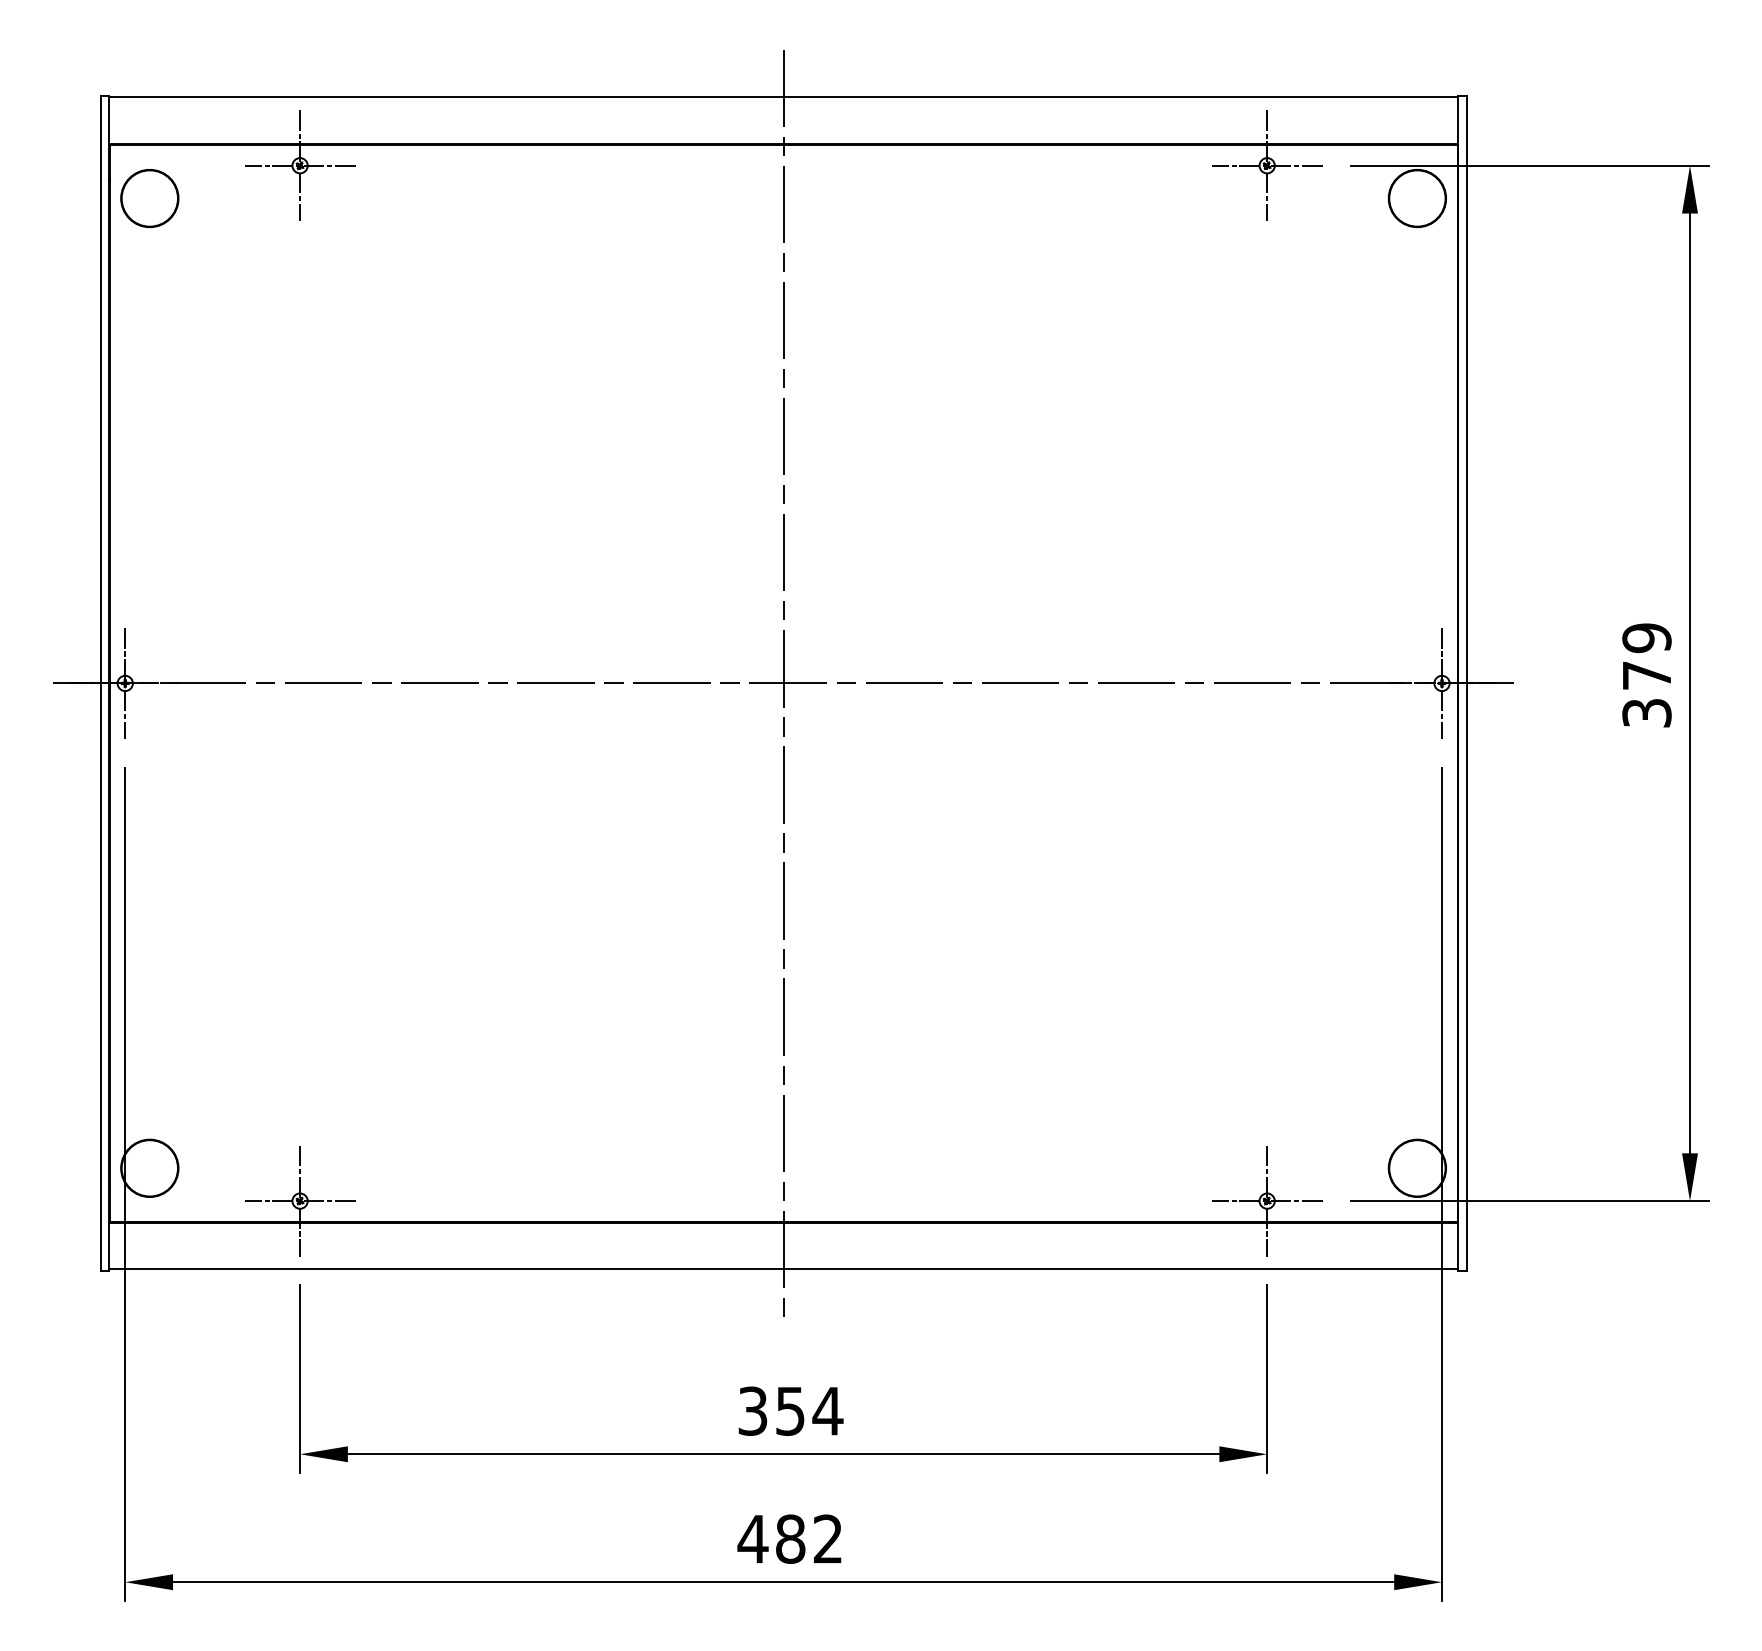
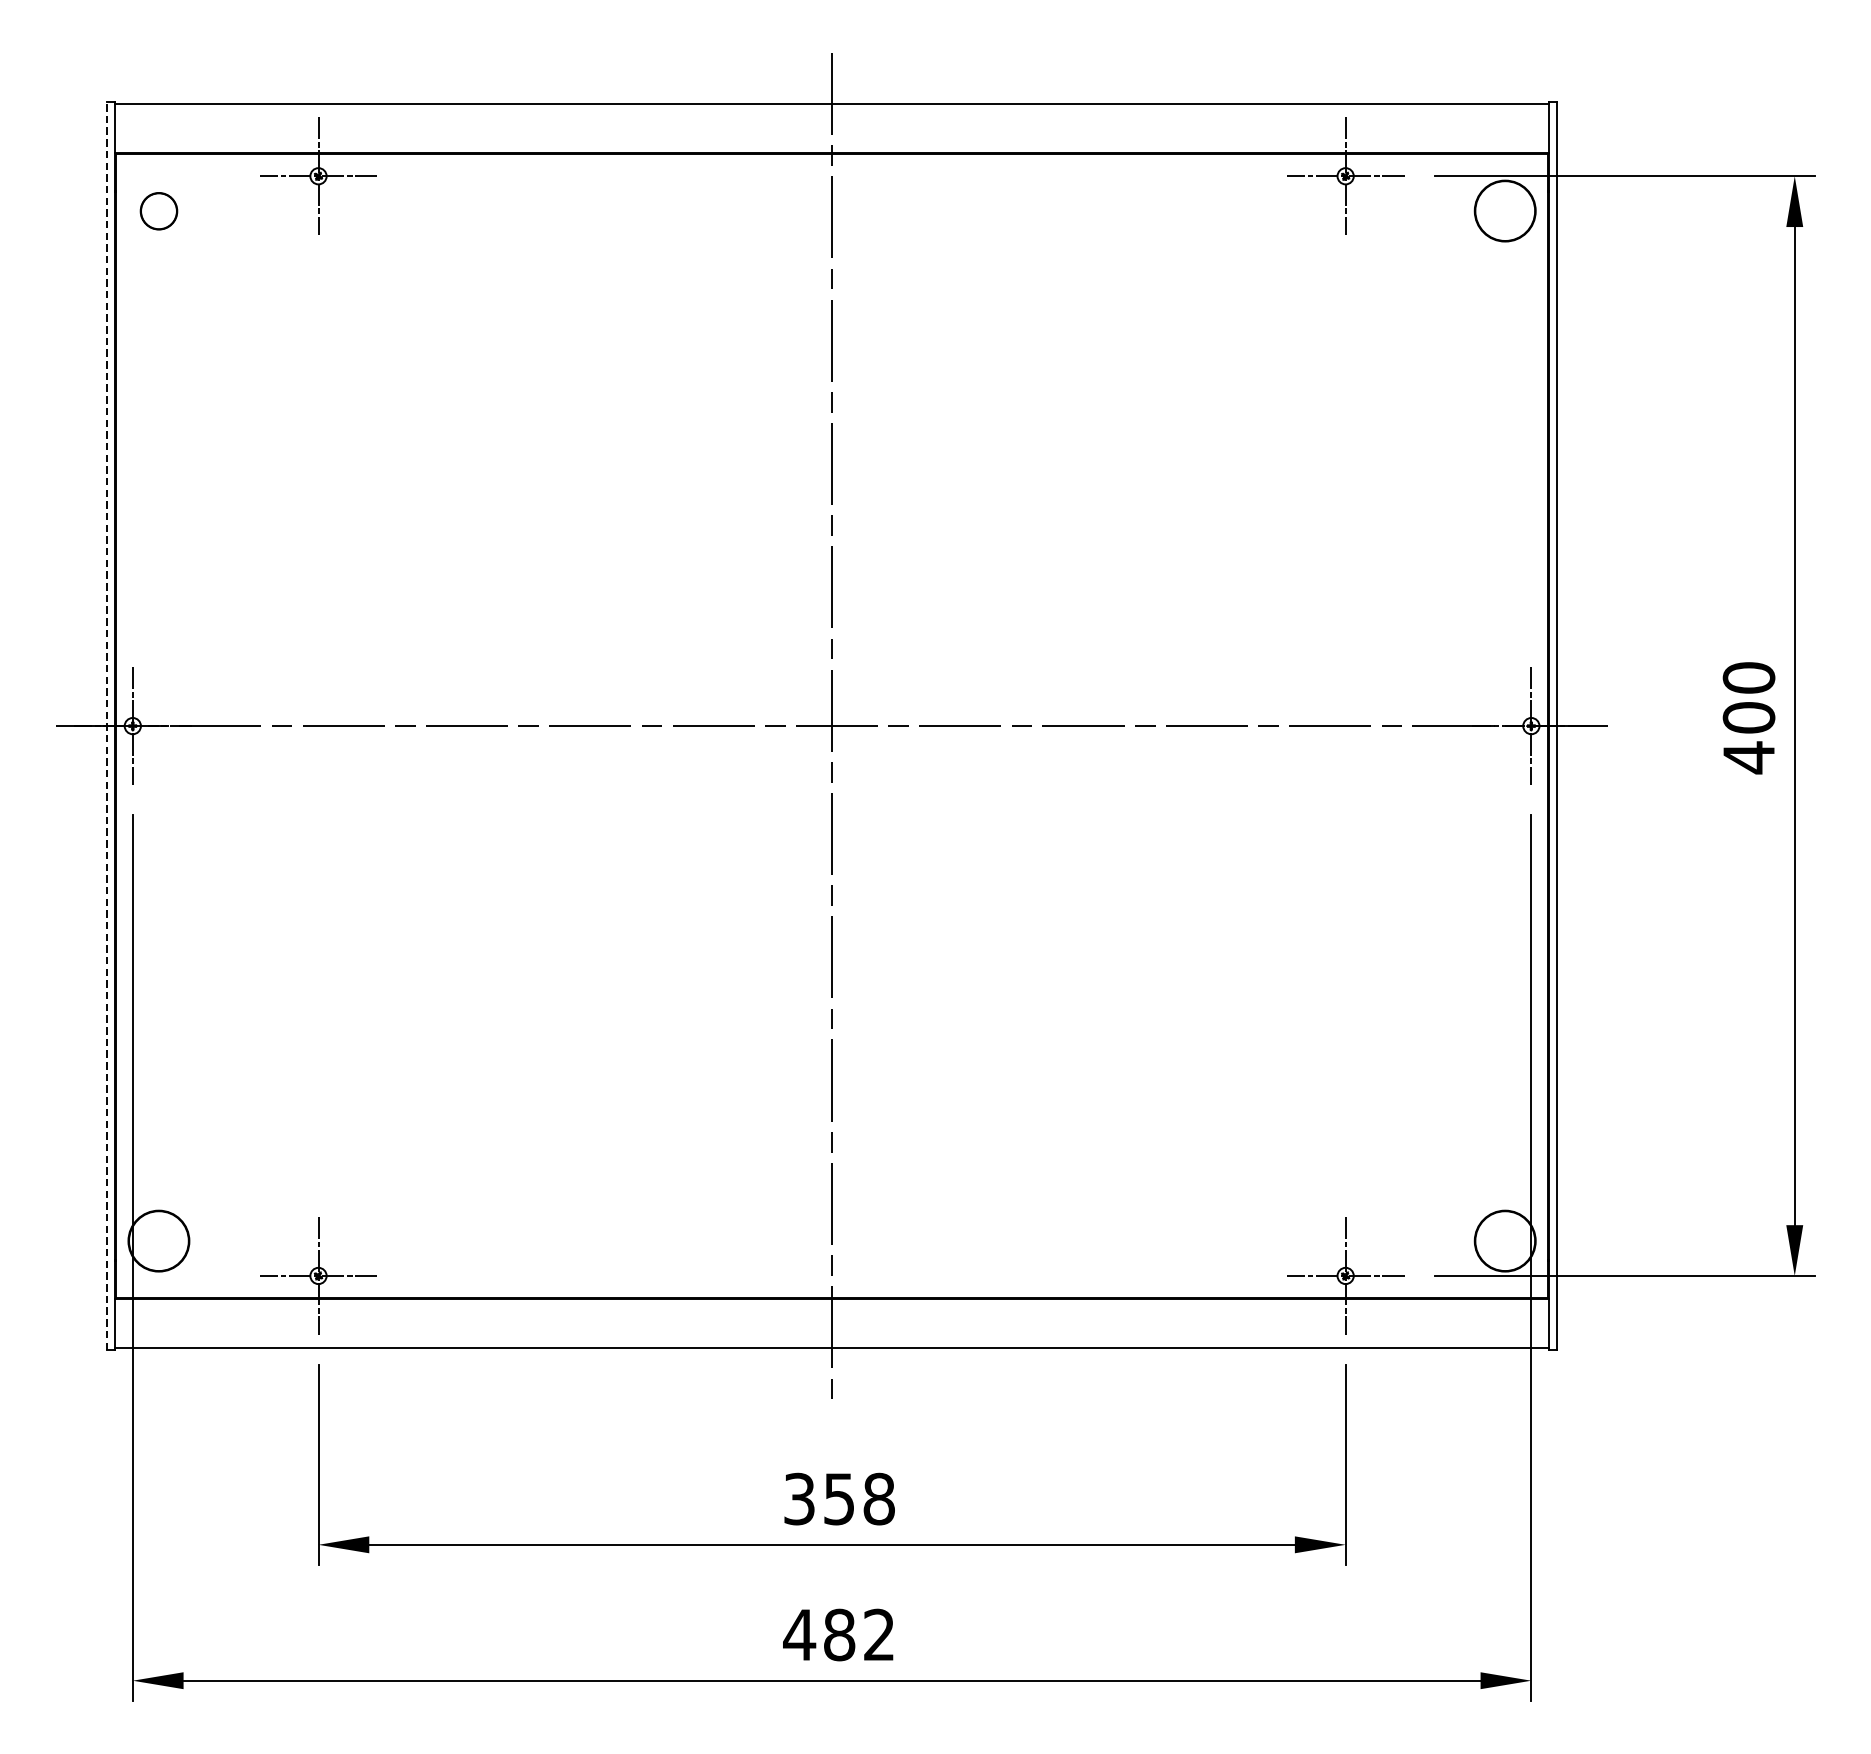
circle: (149, 198) -> (158, 211), size x0.6
text: (1646, 675) -> (1748, 717), 379 -> 400
line: (100, 682) -> (106, 725), solid -> dashed
text: (827, 1410) -> (878, 1498), 354 -> 358

